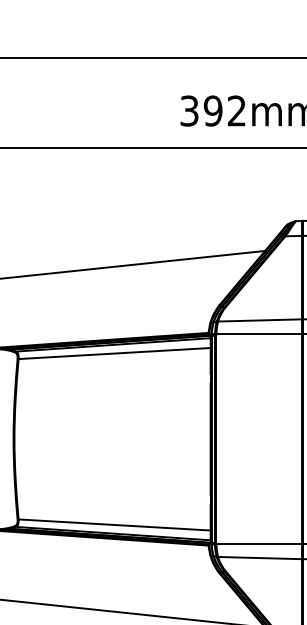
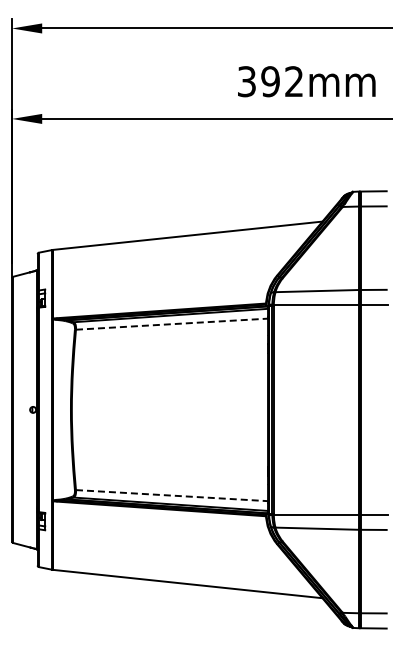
line: (115, 353) -> (172, 324), solid -> dashed
line: (115, 524) -> (172, 495), solid -> dashed

